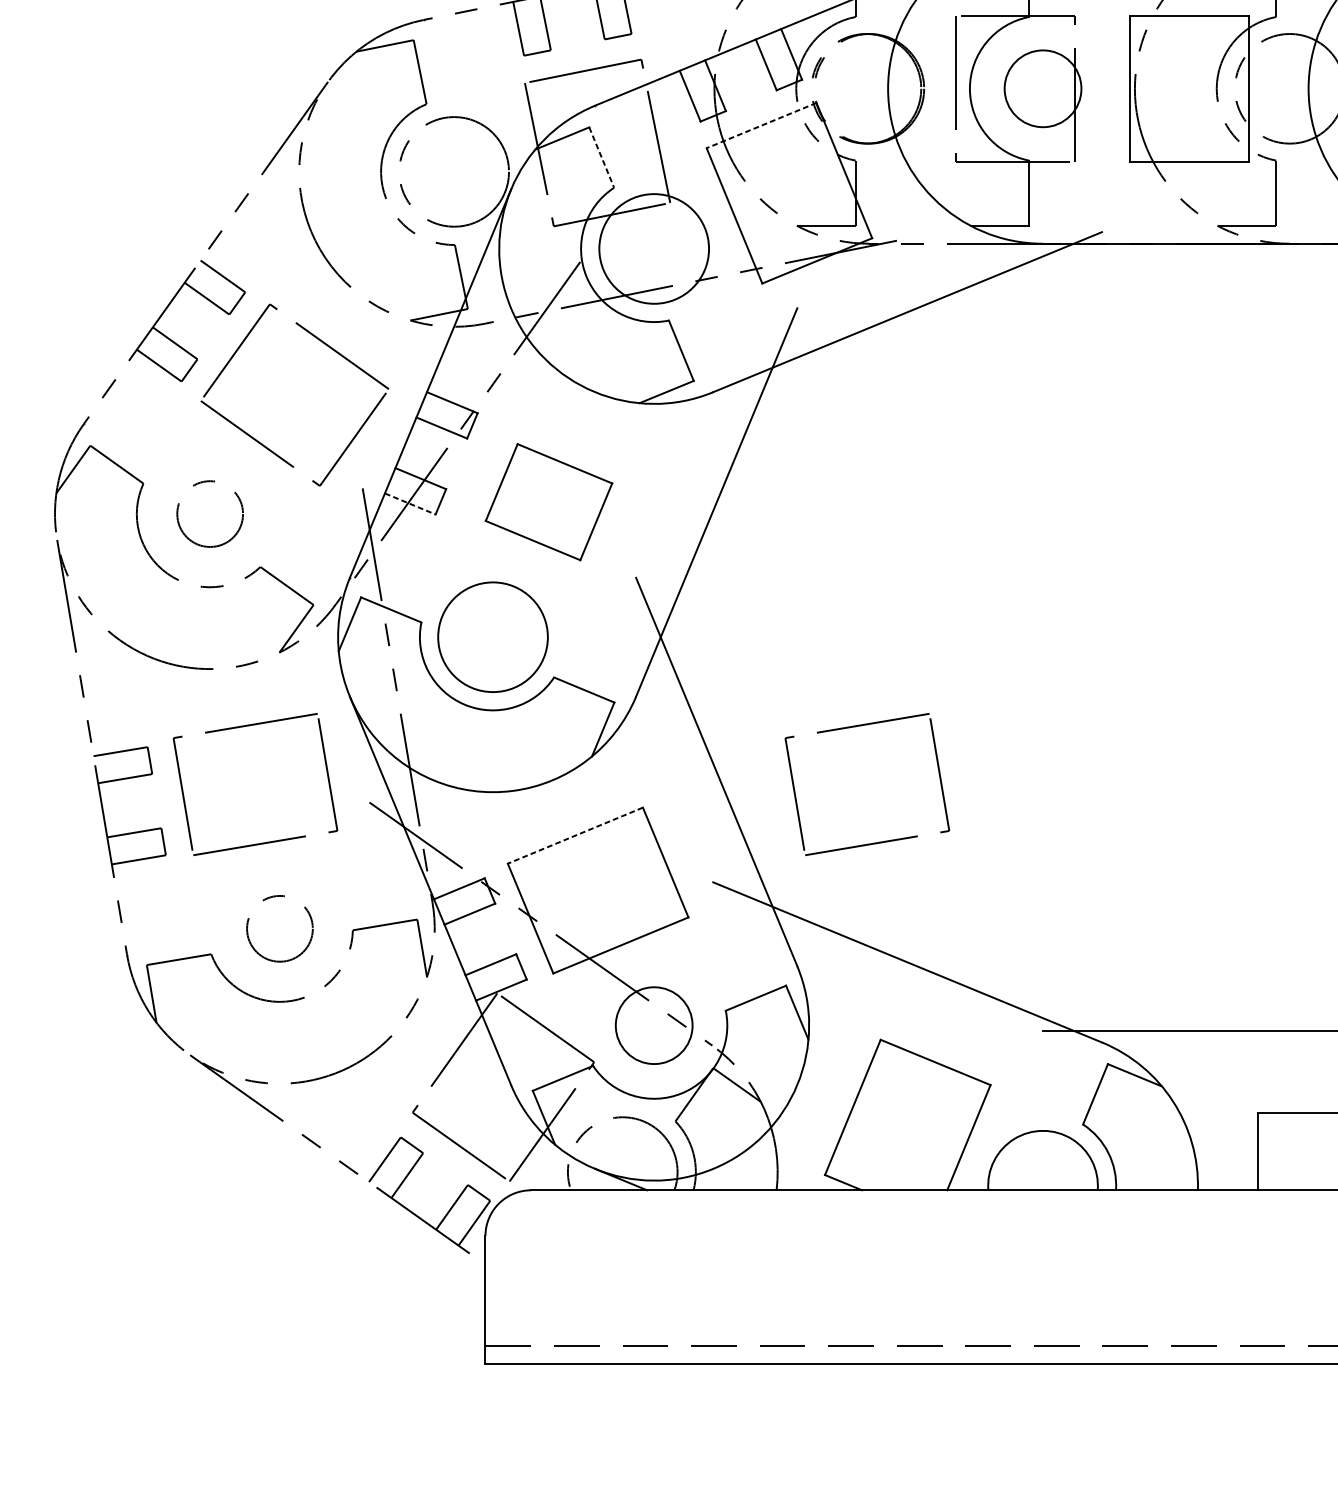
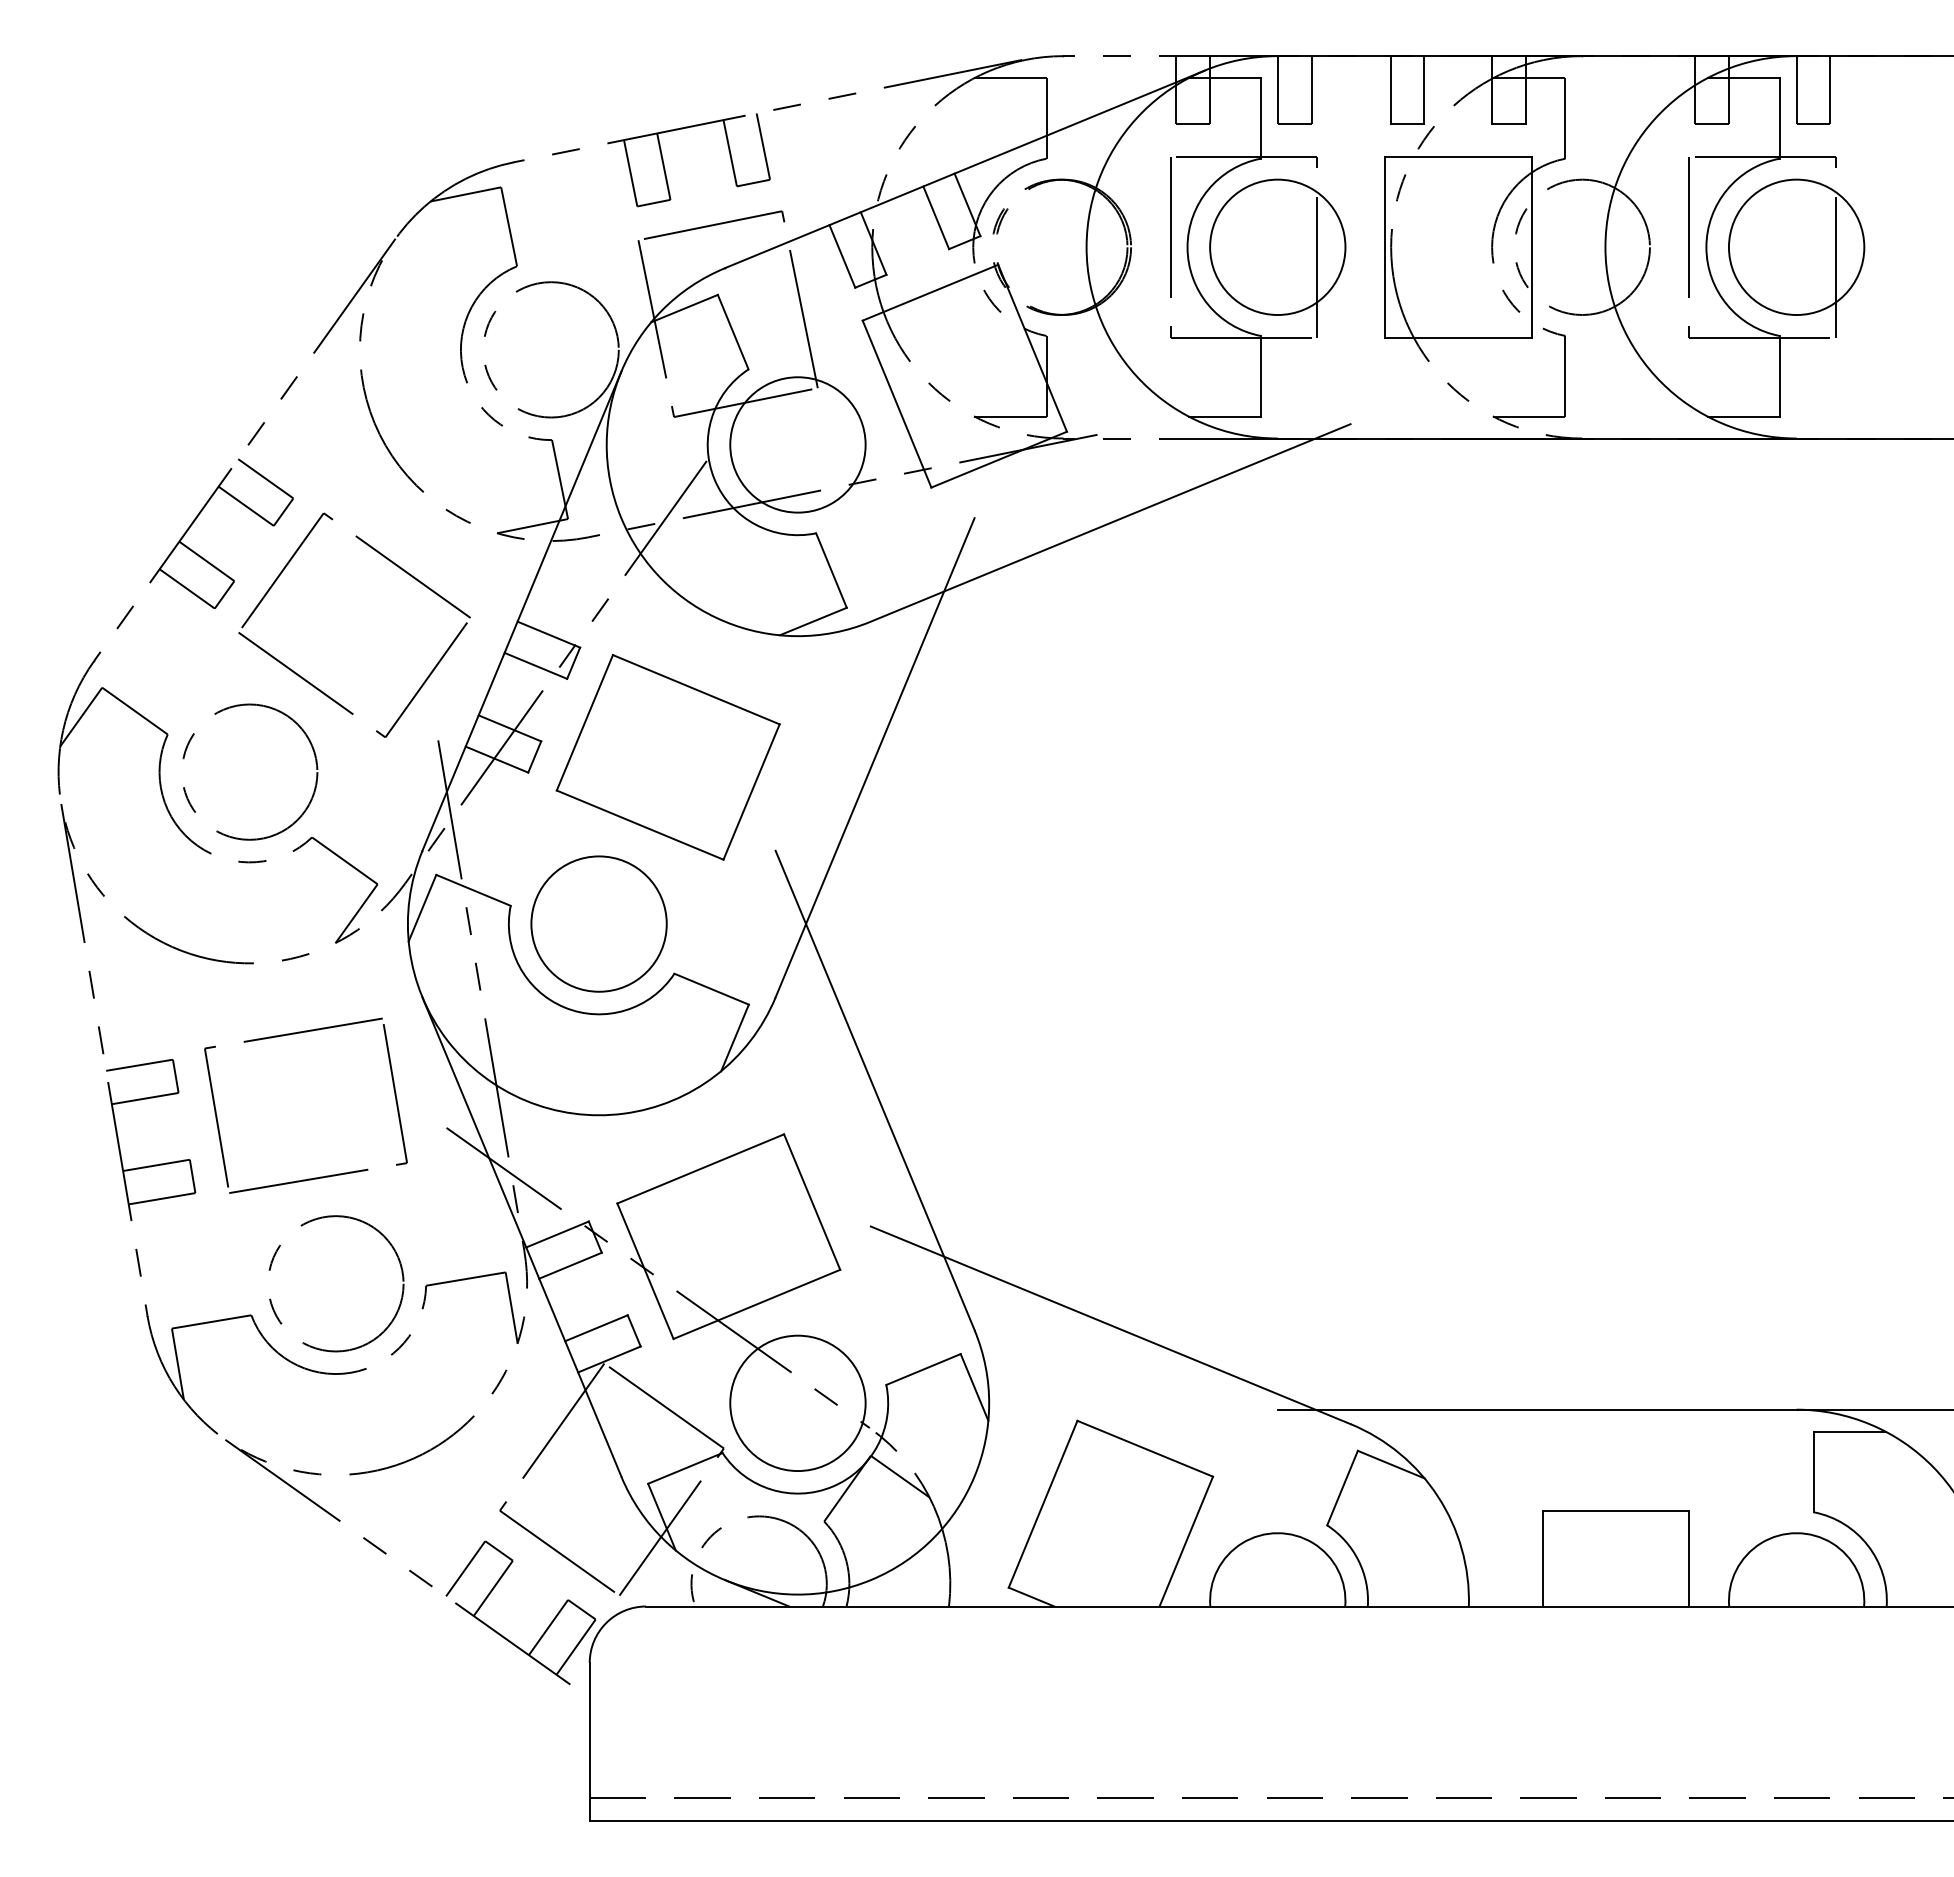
circle: (1042, 88) -> (1277, 247), size x1.43
line: (761, 125) -> (930, 292), dashed -> solid
line: (601, 157) -> (733, 332), dashed -> solid
part: (548, 502) -> (667, 757), size x1.43
line: (410, 503) -> (497, 759), dashed -> solid
circle: (210, 513) -> (250, 771), size x1.67
part: (858, 726) -> (1050, 1034), removed
line: (575, 836) -> (700, 1169), dashed -> solid
circle: (280, 928) -> (336, 1283), size x1.67
circle: (653, 1025) -> (797, 1403), size x1.43

